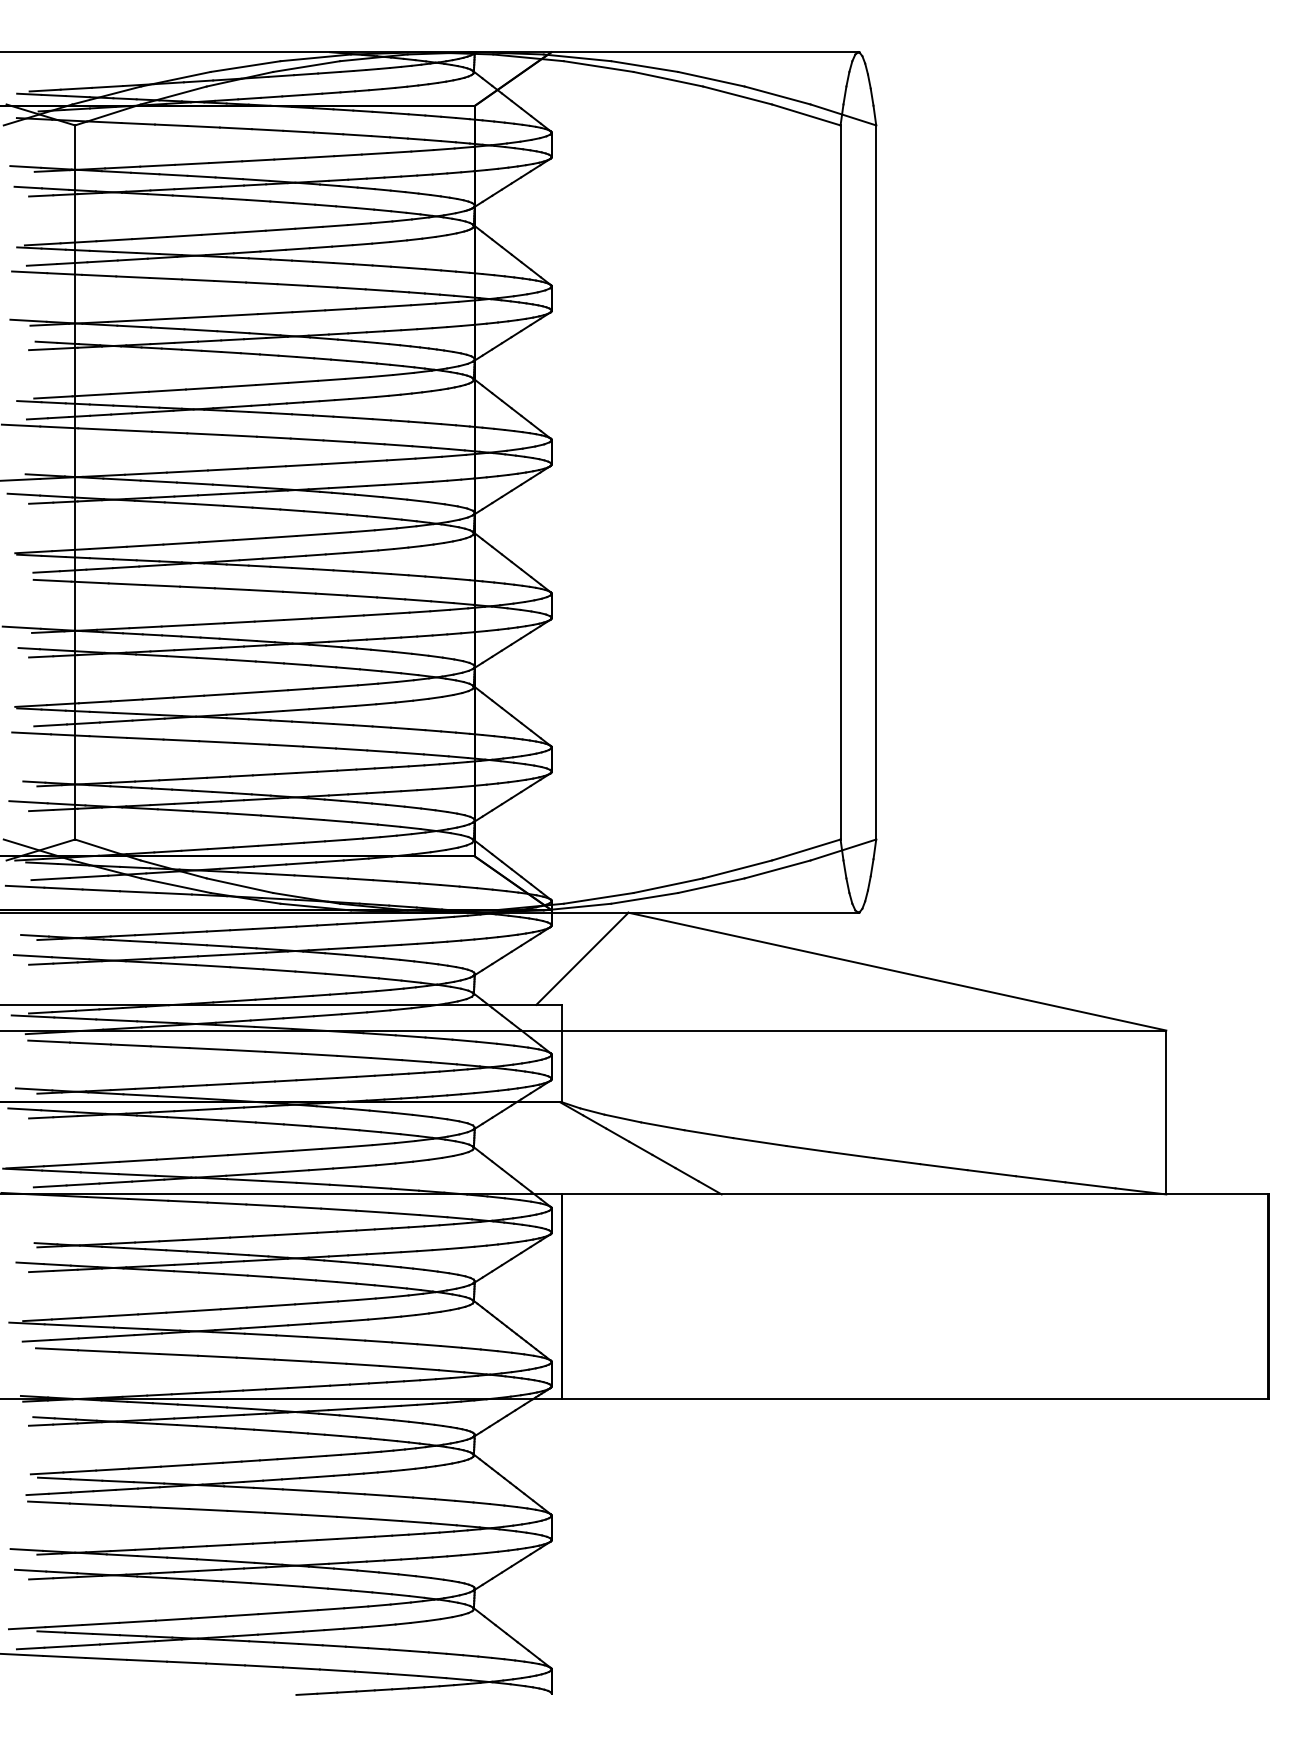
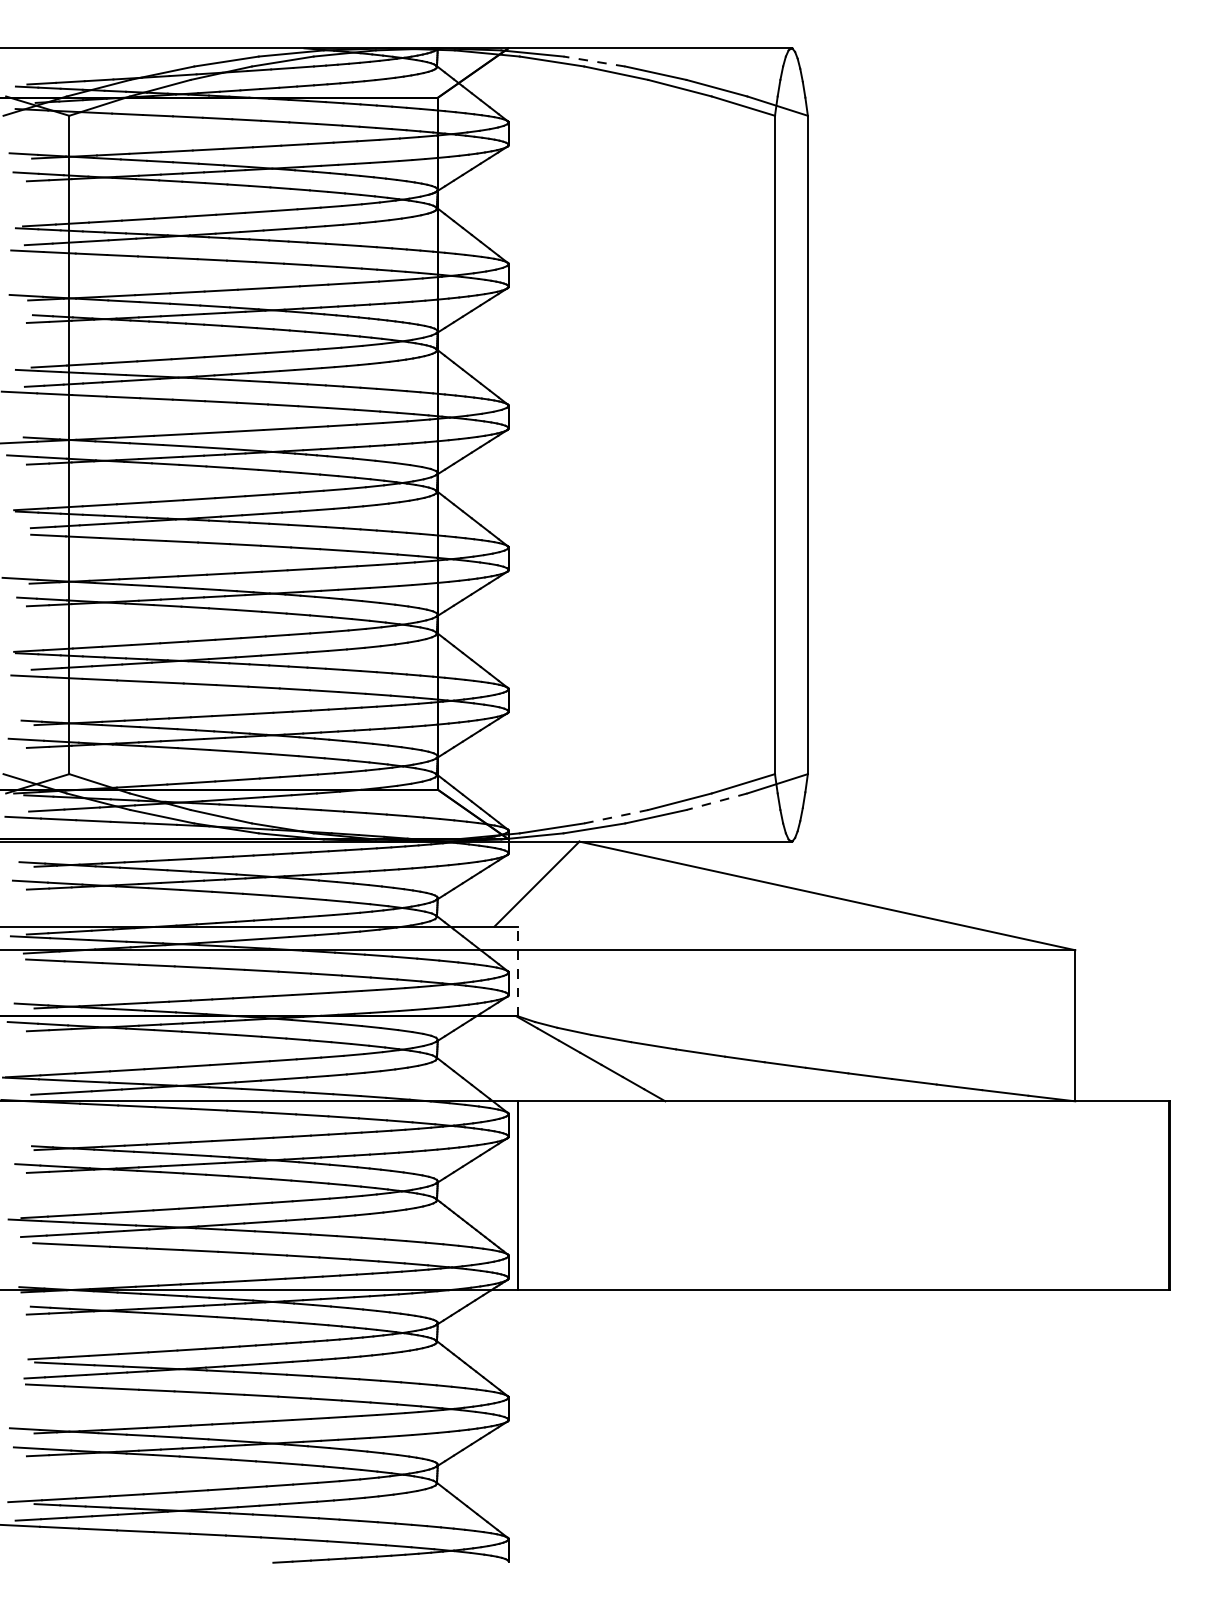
line: (643, 66) -> (593, 61), solid -> dashed
line: (777, 869) -> (716, 801), solid -> dashed
line: (668, 885) -> (616, 816), solid -> dashed
line: (562, 1053) -> (518, 971), solid -> dashed

